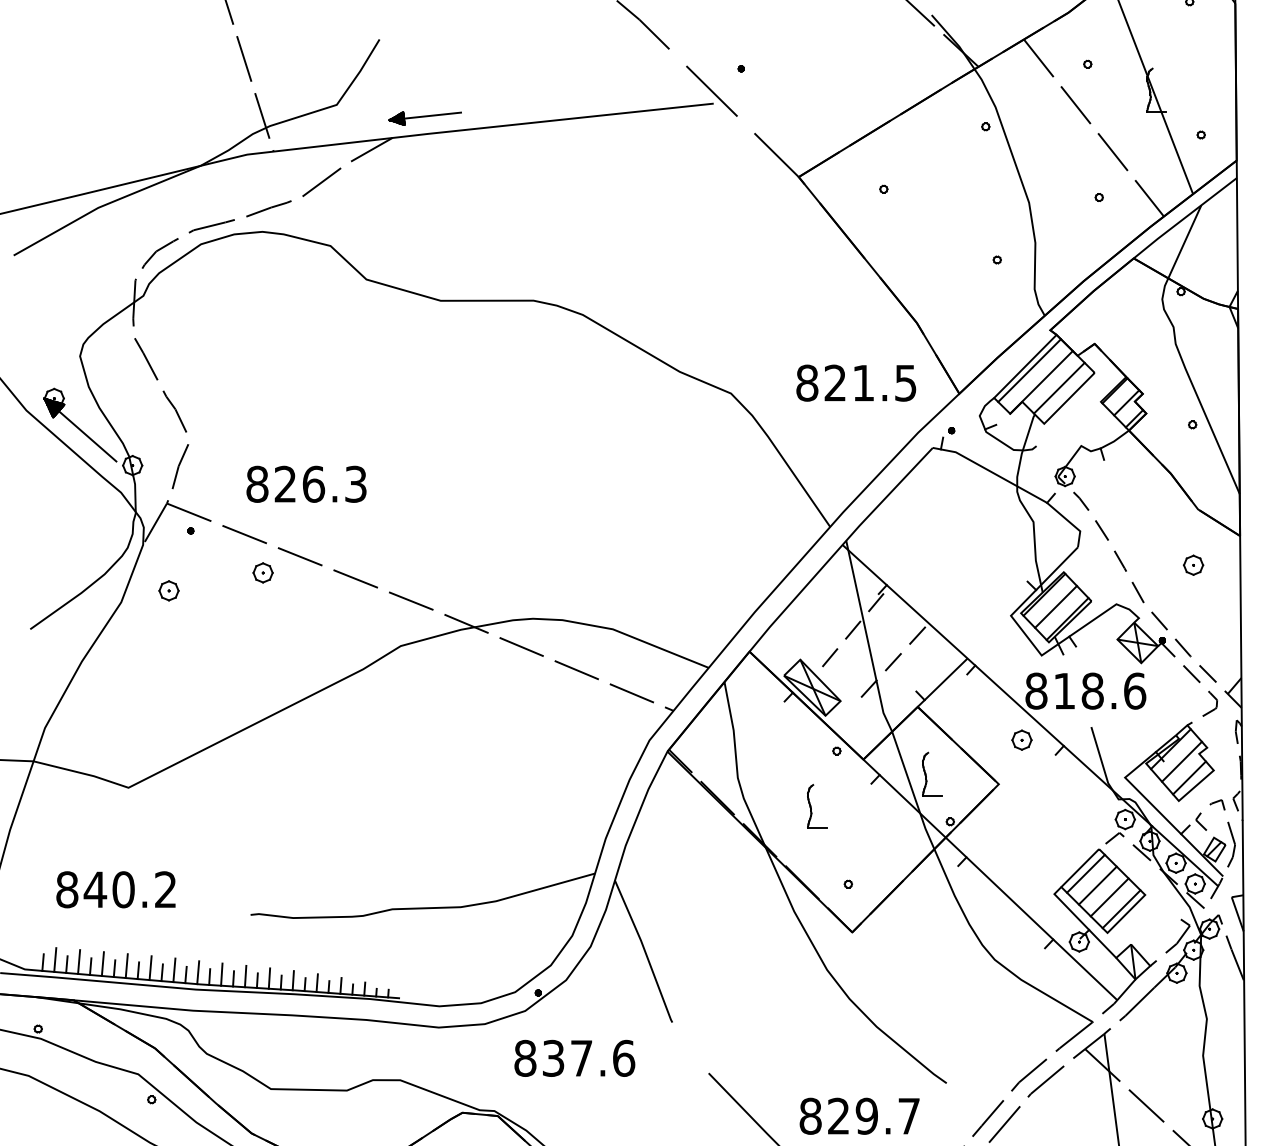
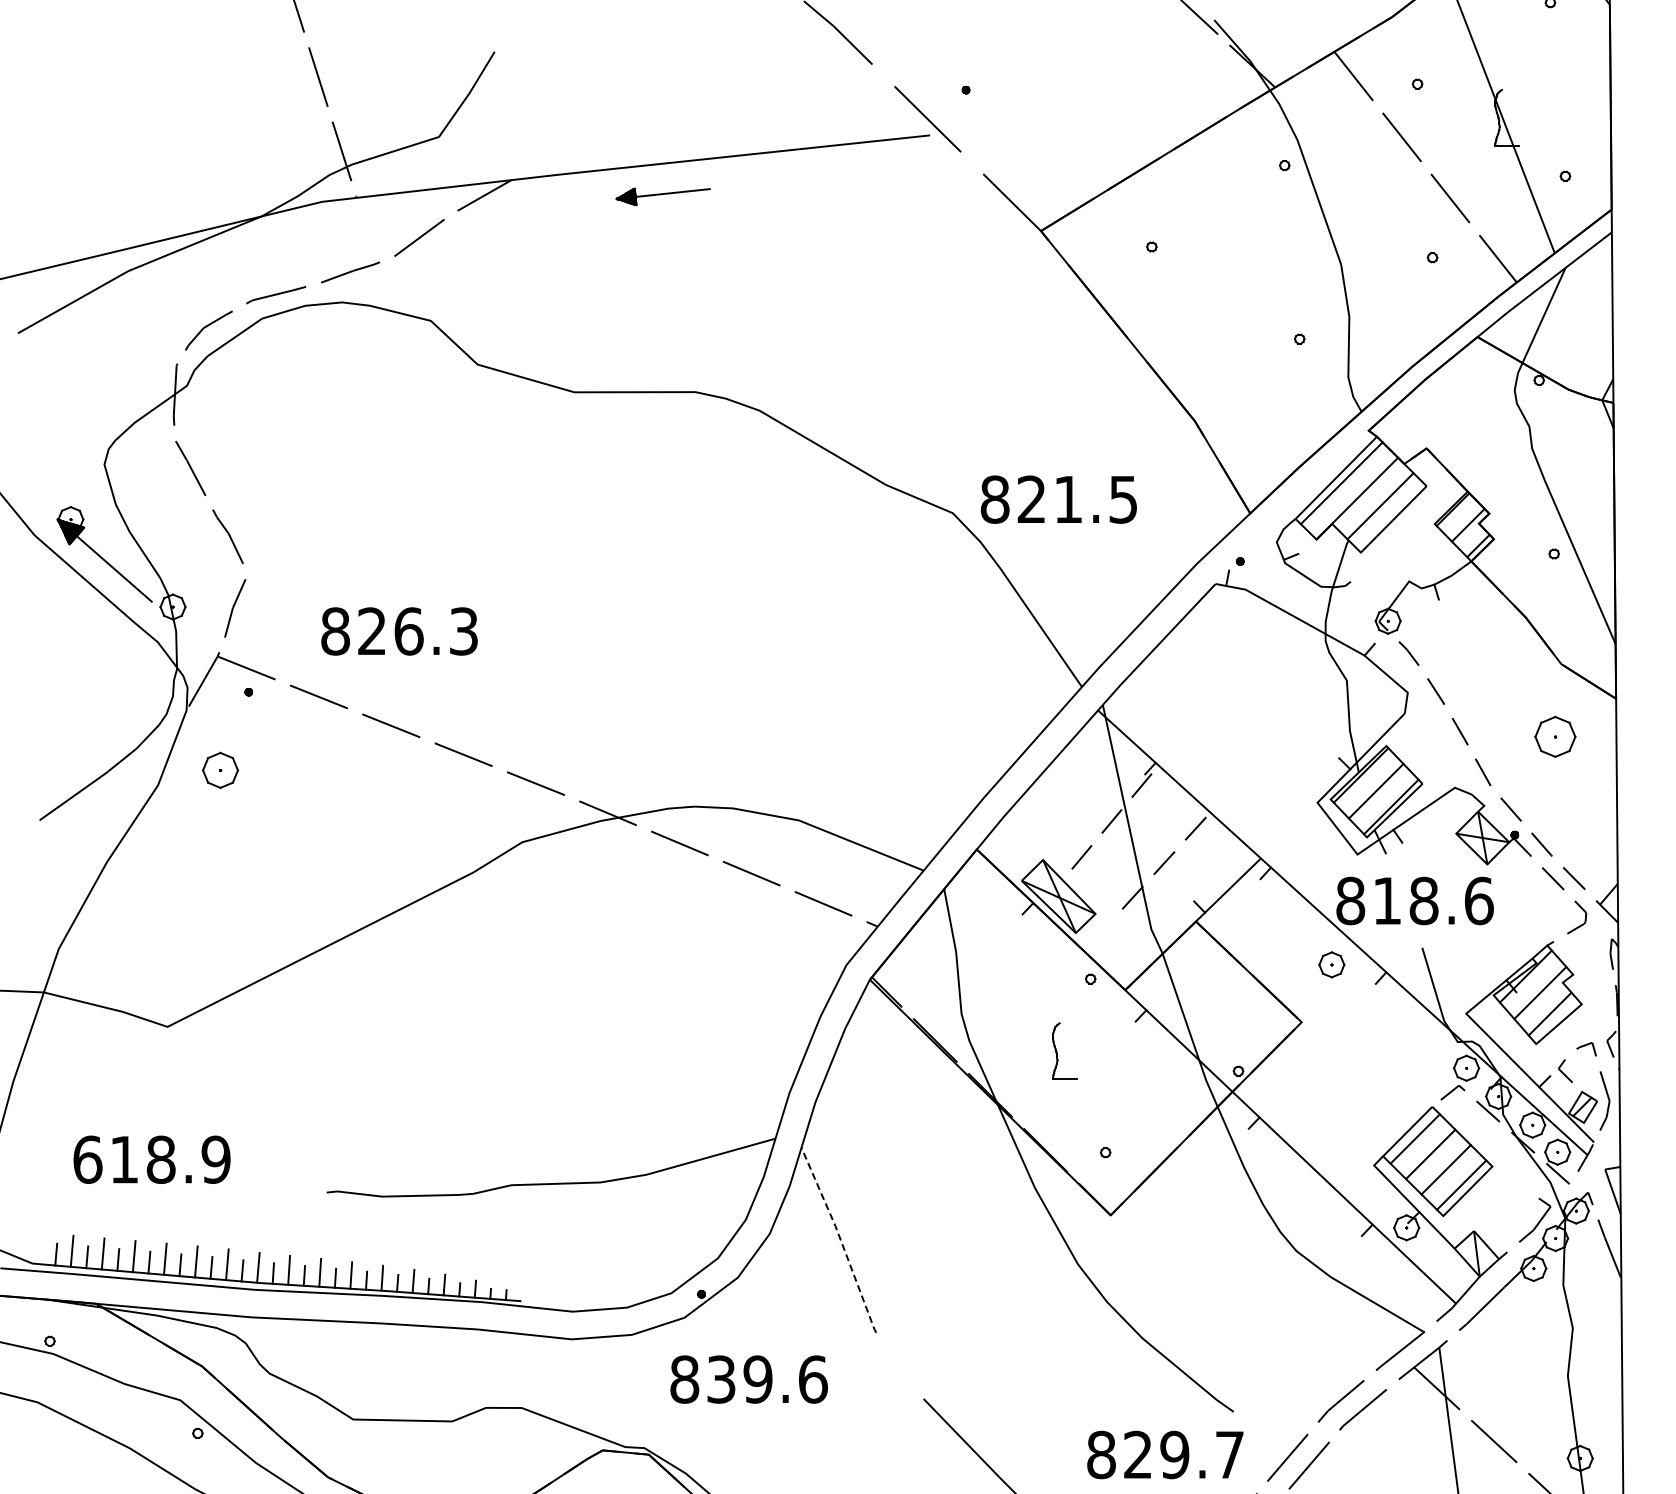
part: (424, 118) -> (662, 196), moved
text: (855, 383) -> (1058, 499), moved
part: (1193, 564) -> (1555, 736), size x1.6
part: (262, 572) -> (342, 746), removed
part: (168, 590) -> (219, 769), size x1.4
part: (926, 774) -> (1207, 1009), removed
text: (116, 889) -> (151, 1159), 840.2 -> 618.9
line: (644, 951) -> (840, 1240), solid -> dashed
text: (581, 1058) -> (757, 1379), 837.6 -> 839.6
text: (859, 1115) -> (1165, 1454), moved

